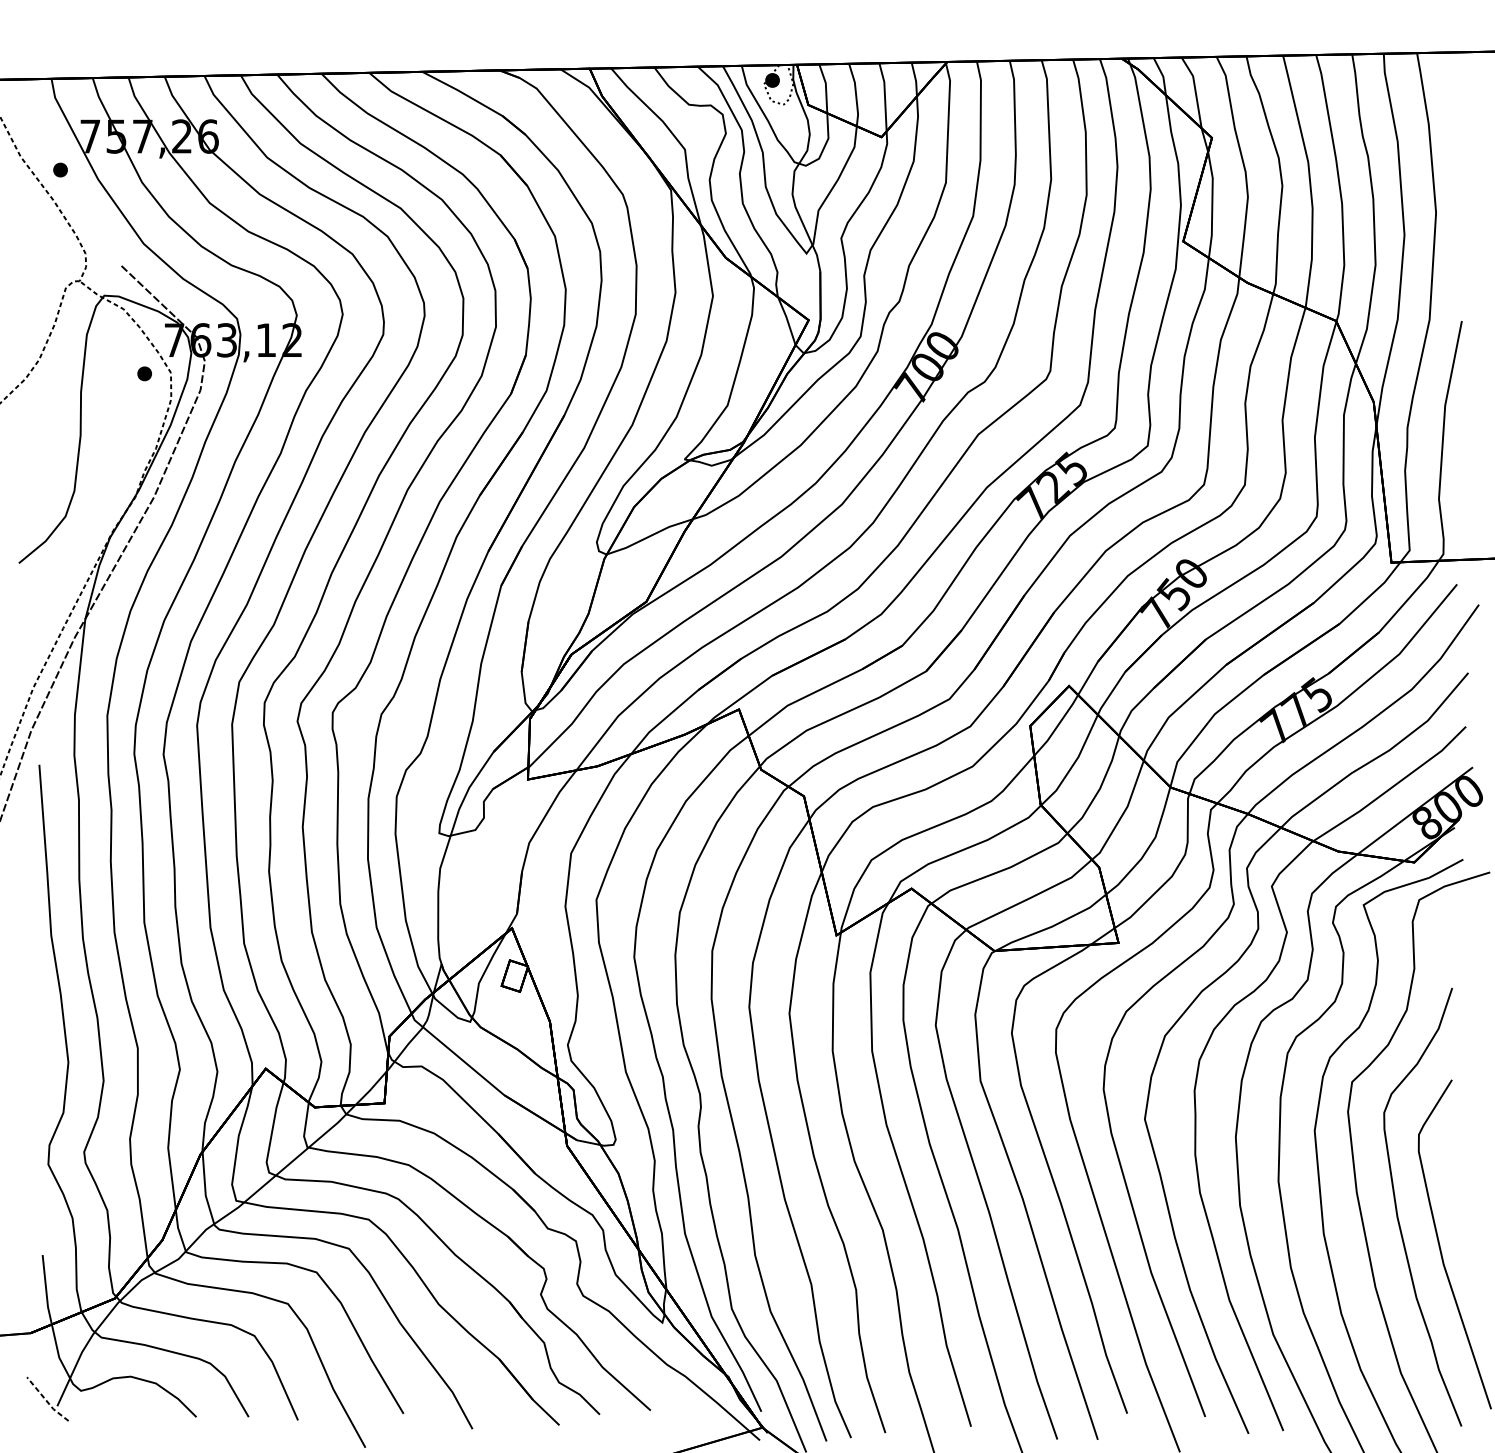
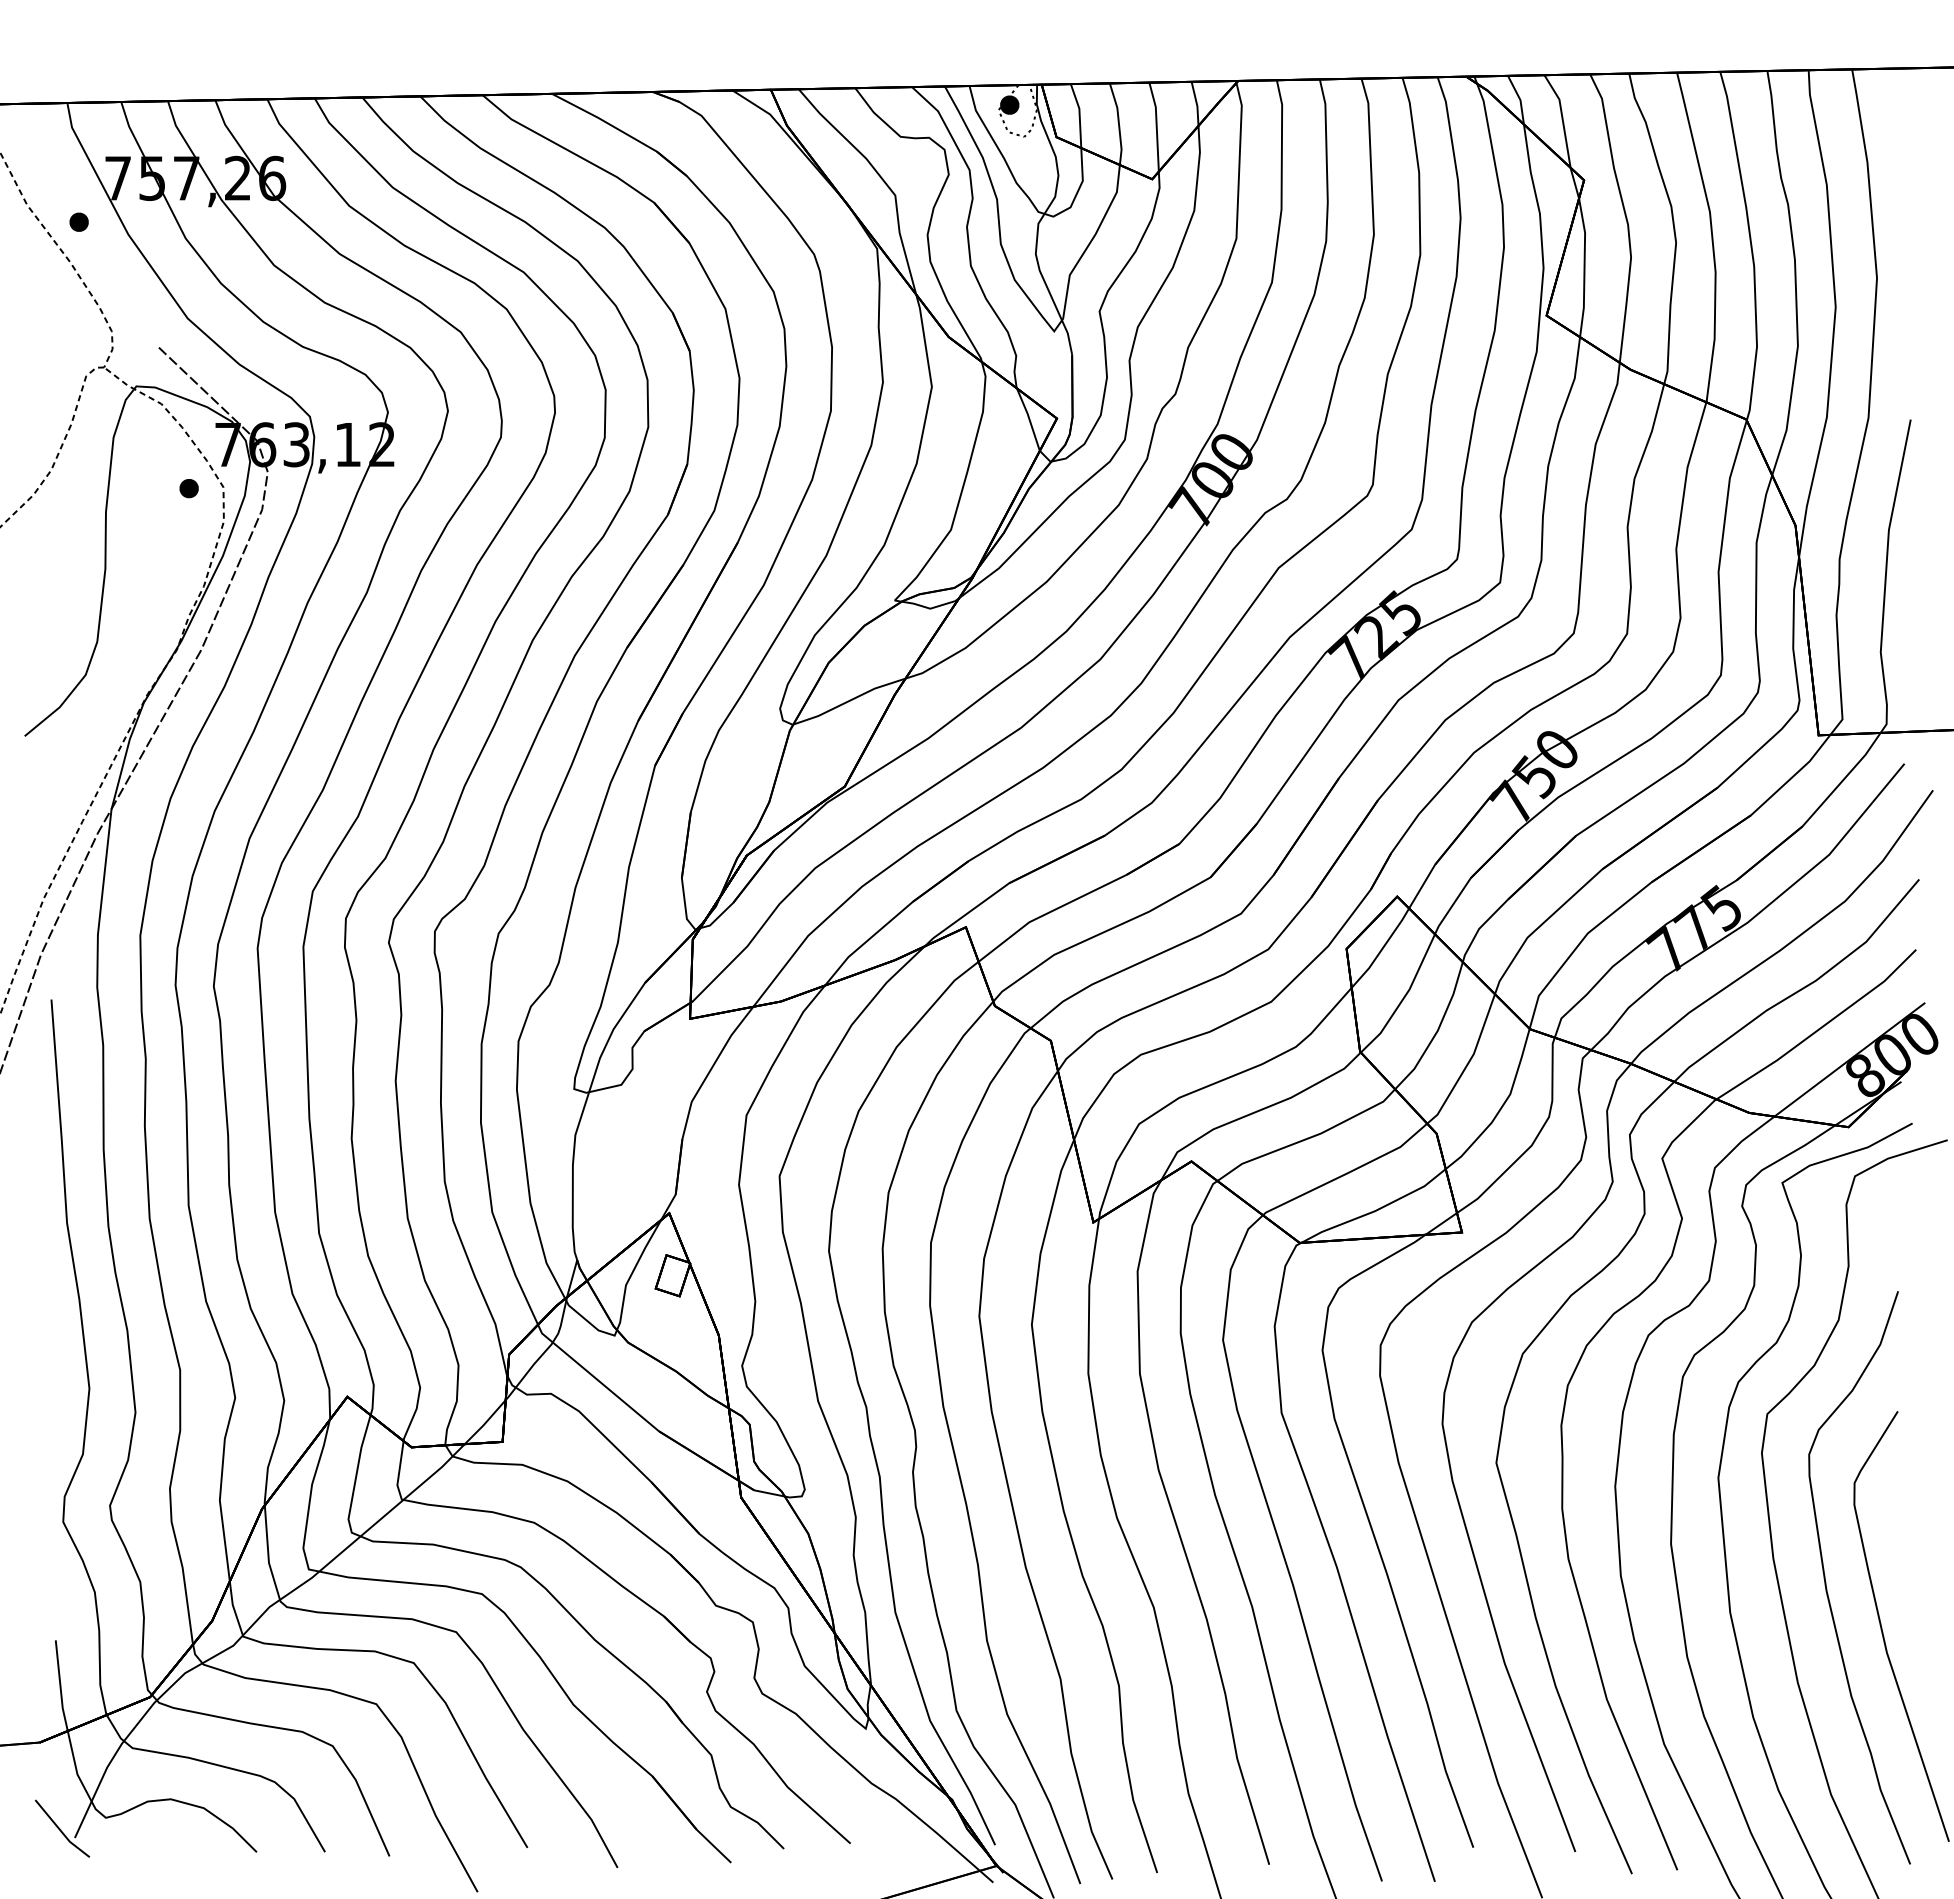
line: (47, 1401) -> (61, 1831), dashed -> solid

